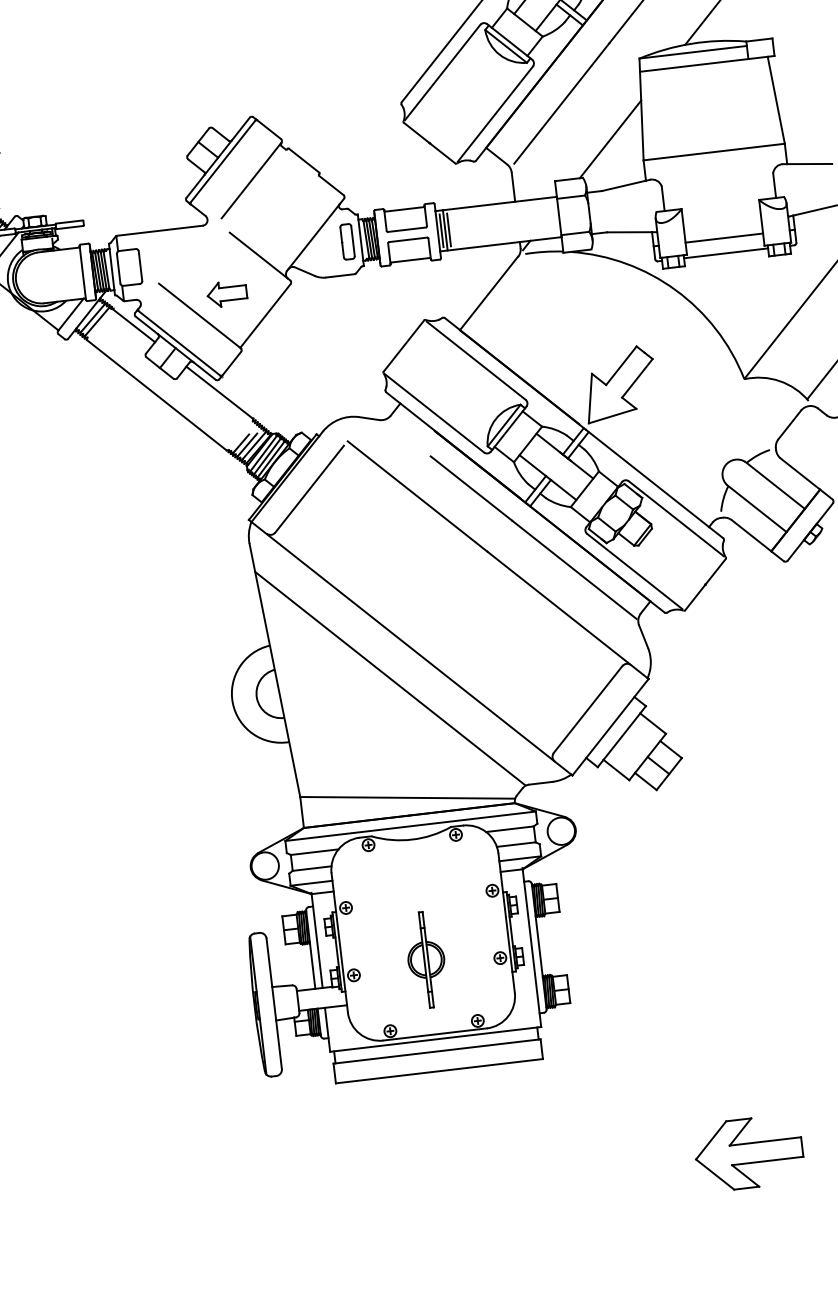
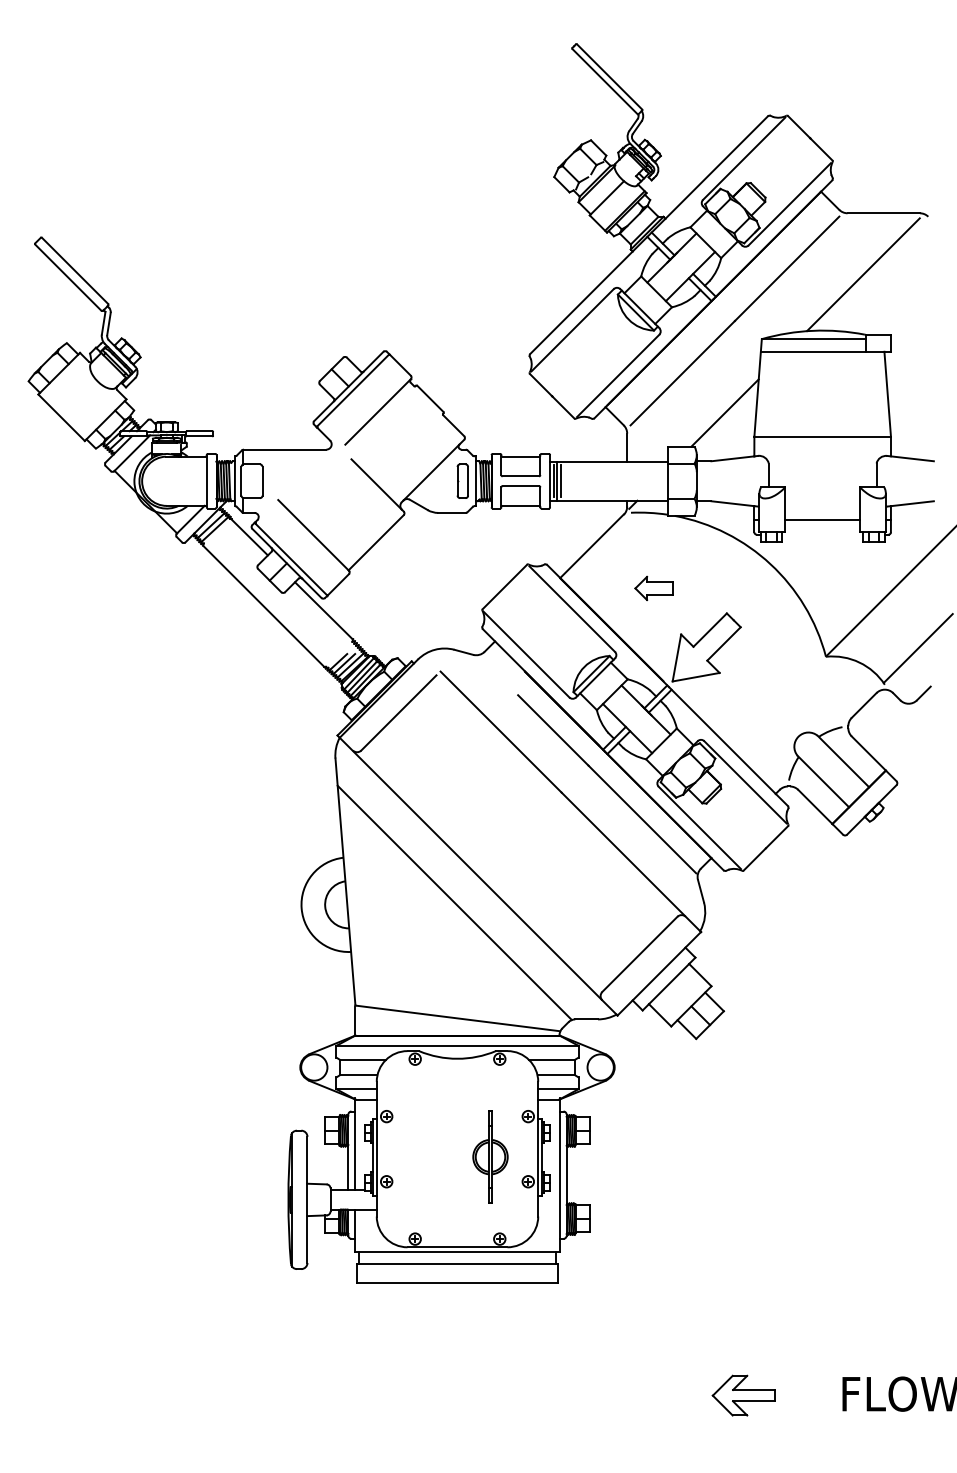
line: (725, 253) -> (822, 534), removed
part: (226, 294) -> (653, 588), moved
part: (426, 959) -> (490, 1156), moved
part: (748, 1153) -> (743, 1395), size x0.6

